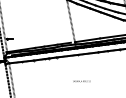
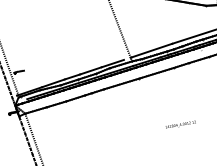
text: (81, 81) -> (180, 124), moved

